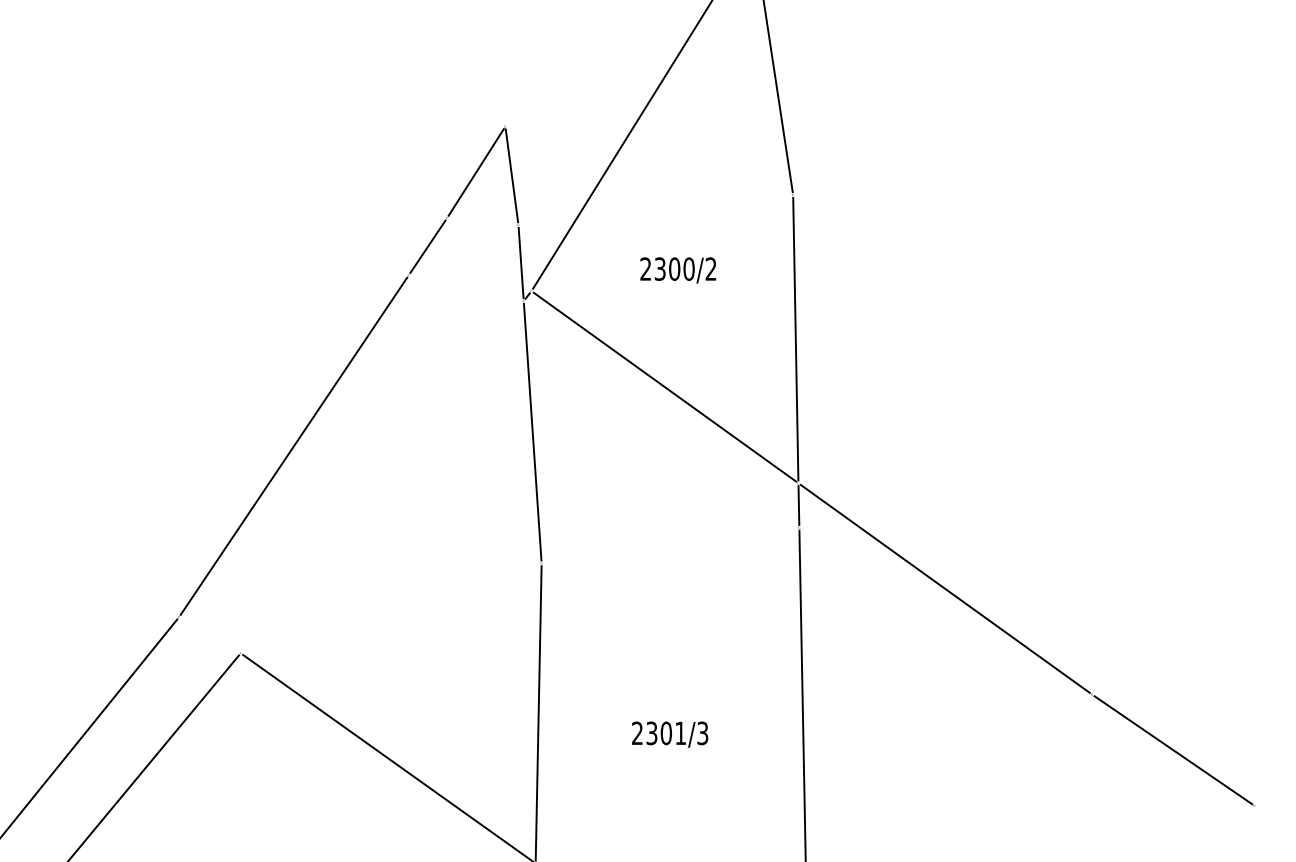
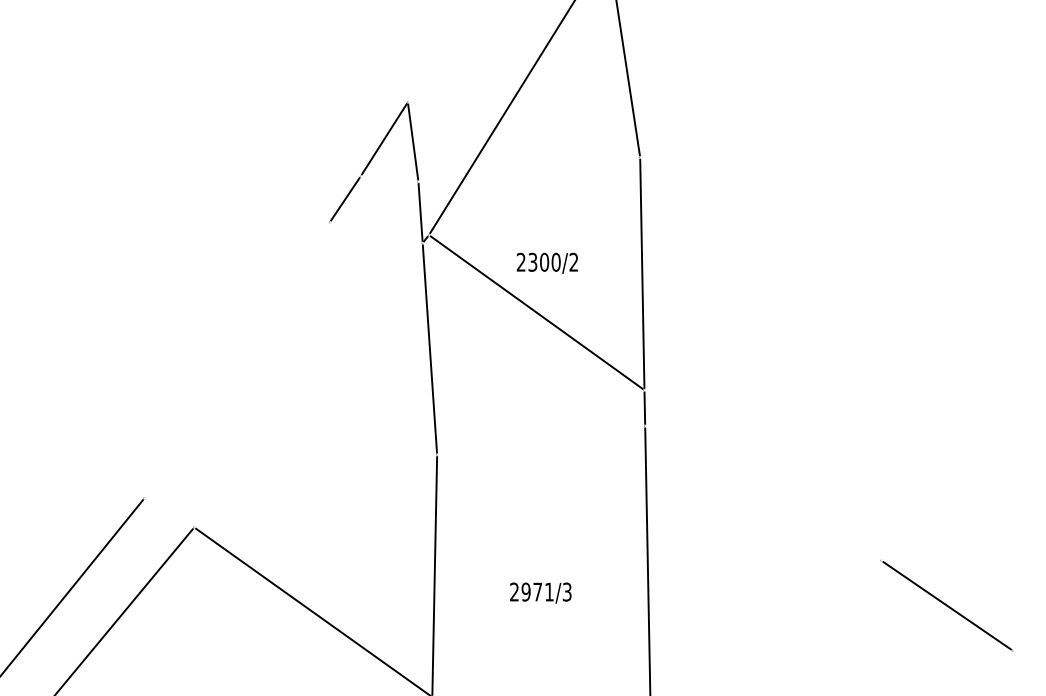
text: (677, 269) -> (546, 262), moved
line: (293, 446) -> (236, 360), removed
line: (944, 588) -> (762, 475), removed
text: (658, 732) -> (531, 591), 2301/3 -> 2971/3

